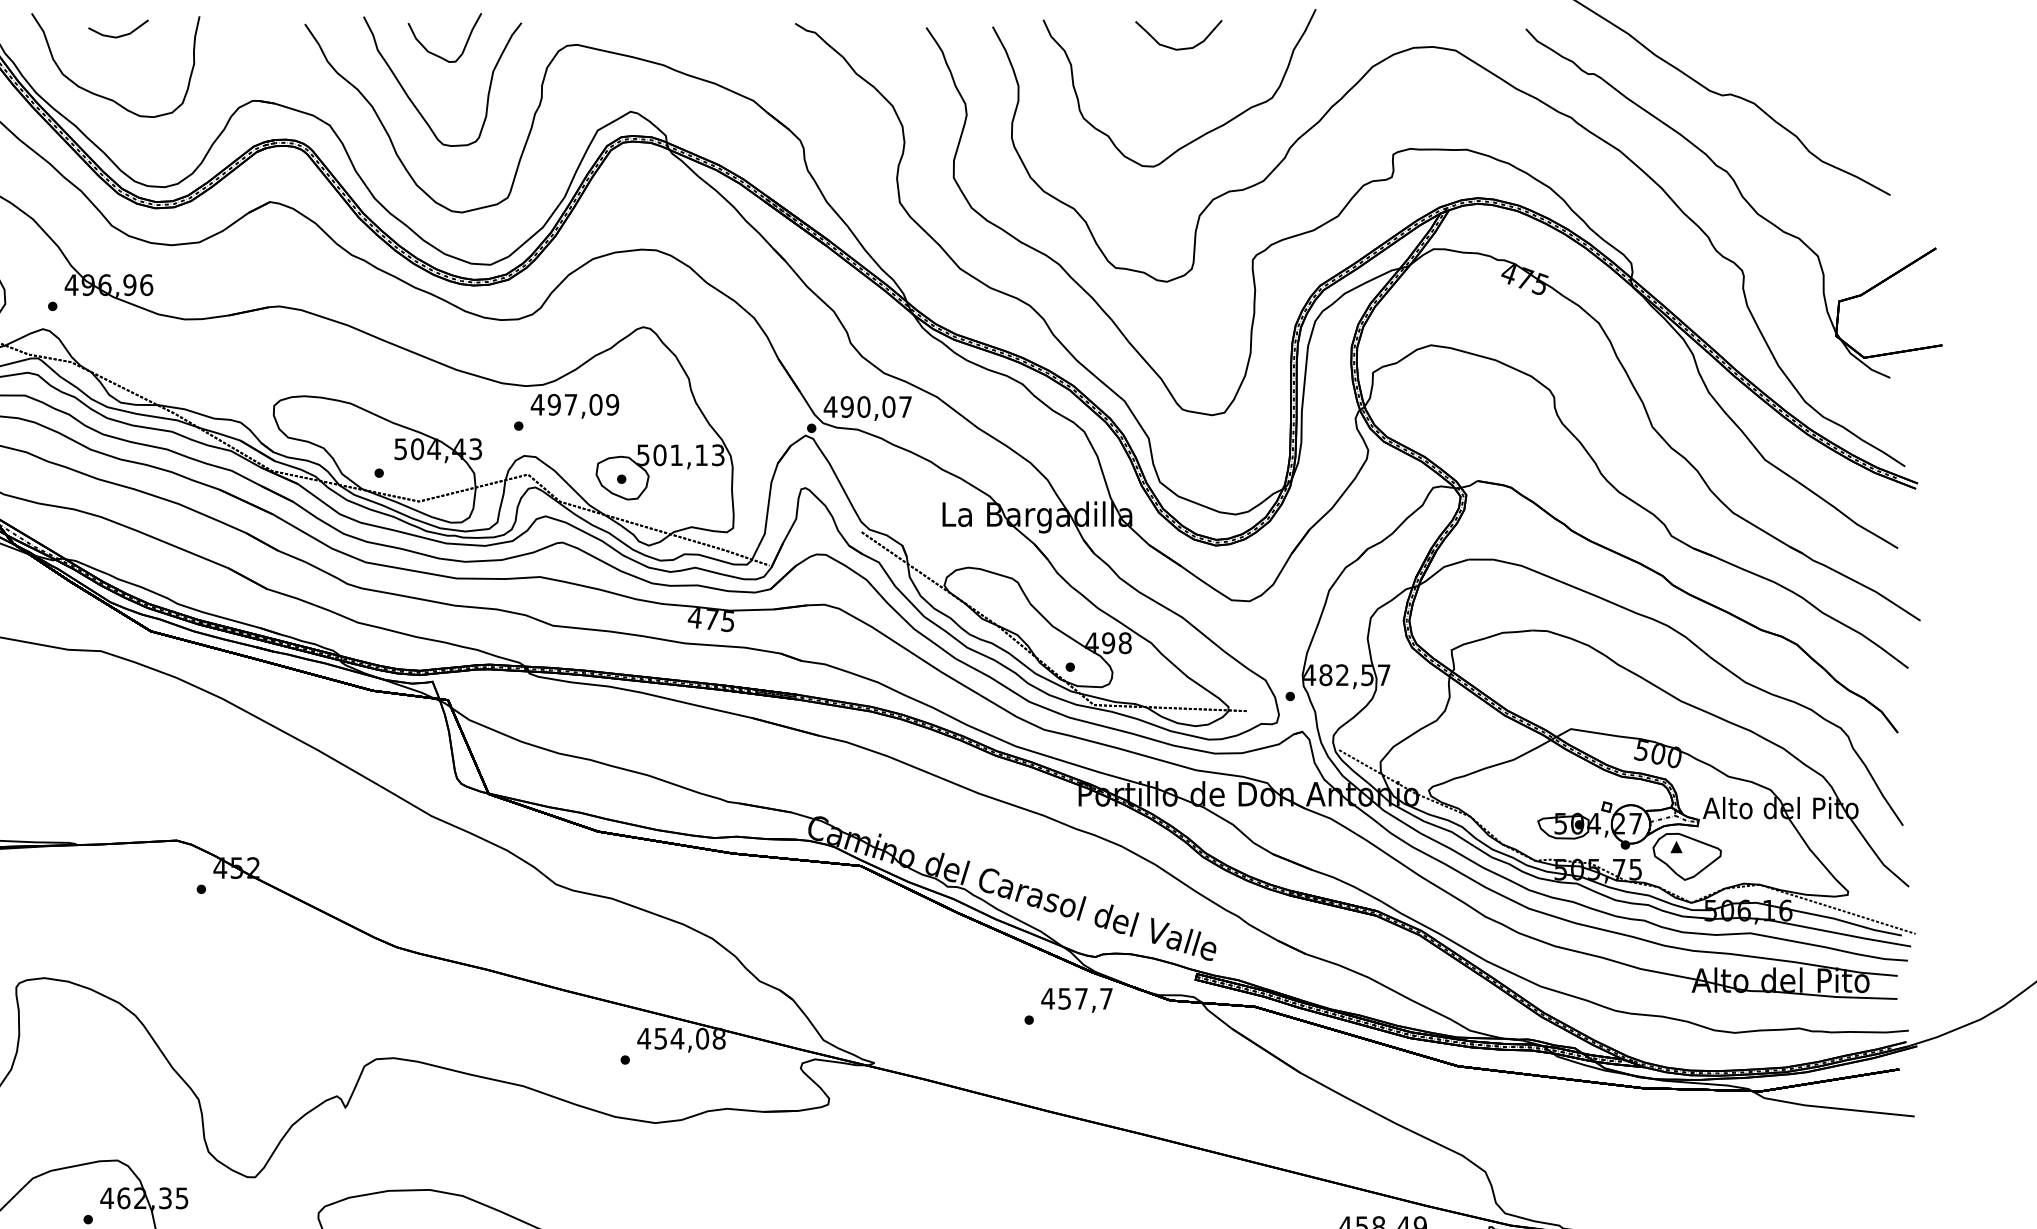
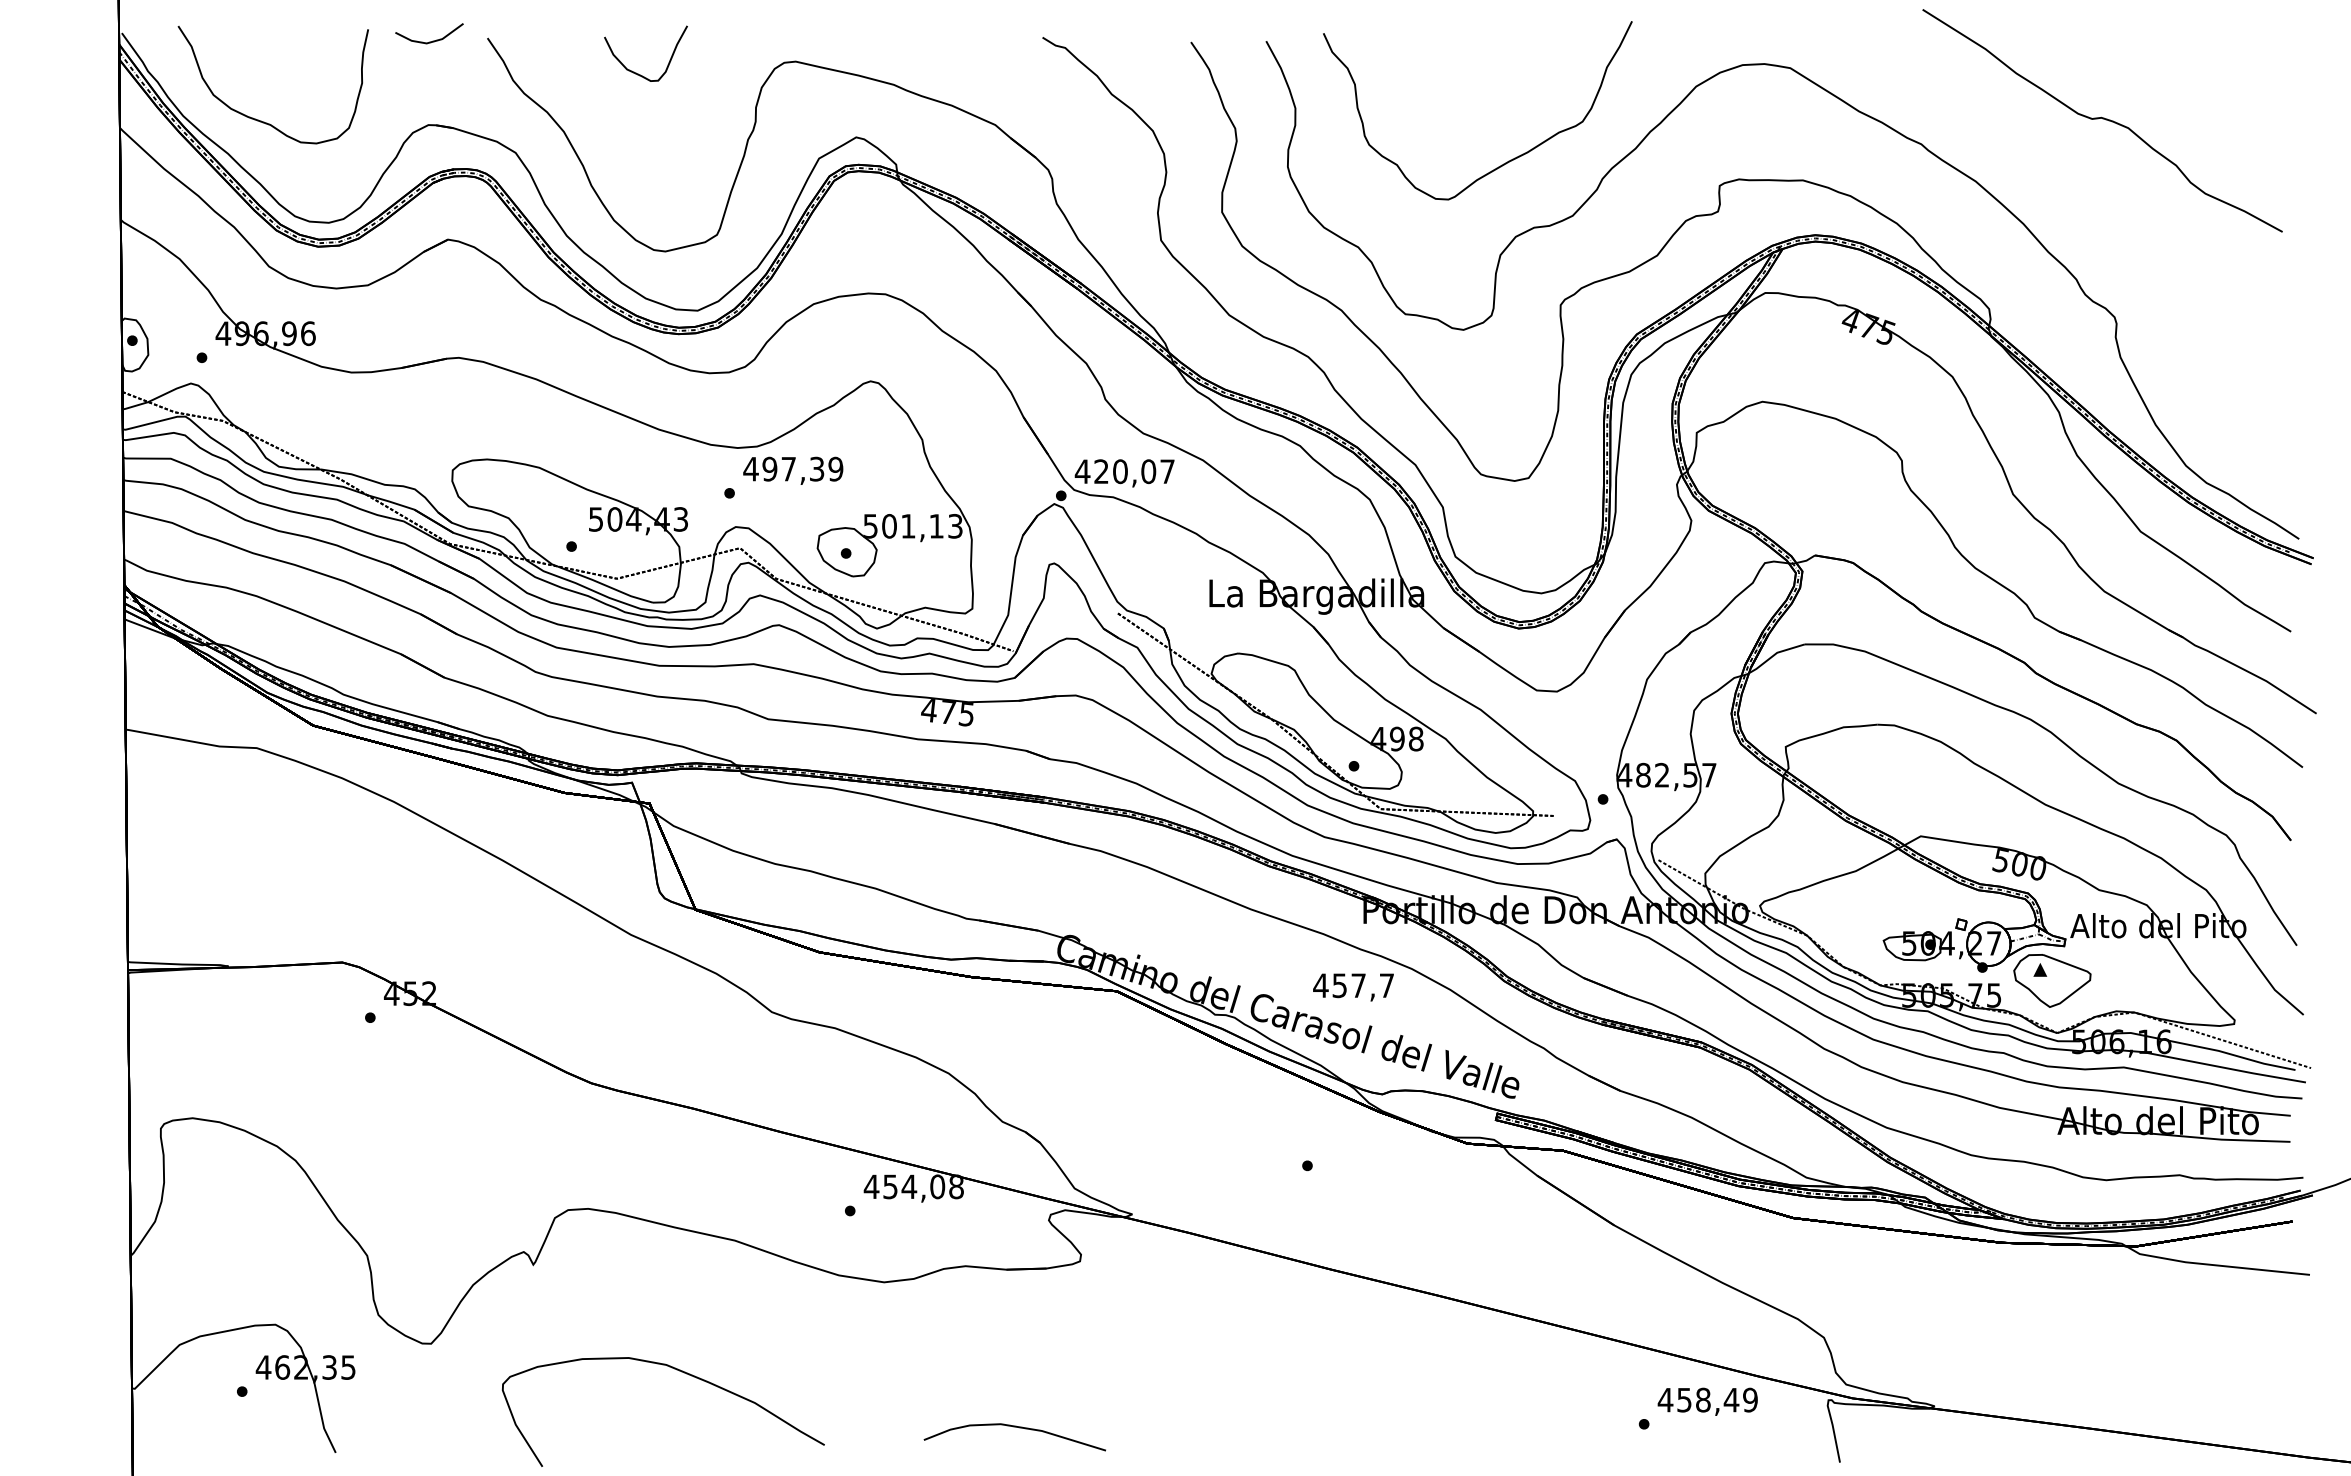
line: (121, 34) -> (432, 40), moved
curve: (1180, 48) -> (1478, 65), removed
curve: (412, 101) -> (609, 125), removed
part: (1741, 196) -> (2113, 233), removed
text: (595, 404) -> (816, 468), 497,09 -> 497,39
text: (847, 406) -> (1101, 471), 490,07 -> 420,07
text: (1076, 1000) -> (1353, 987), moved

